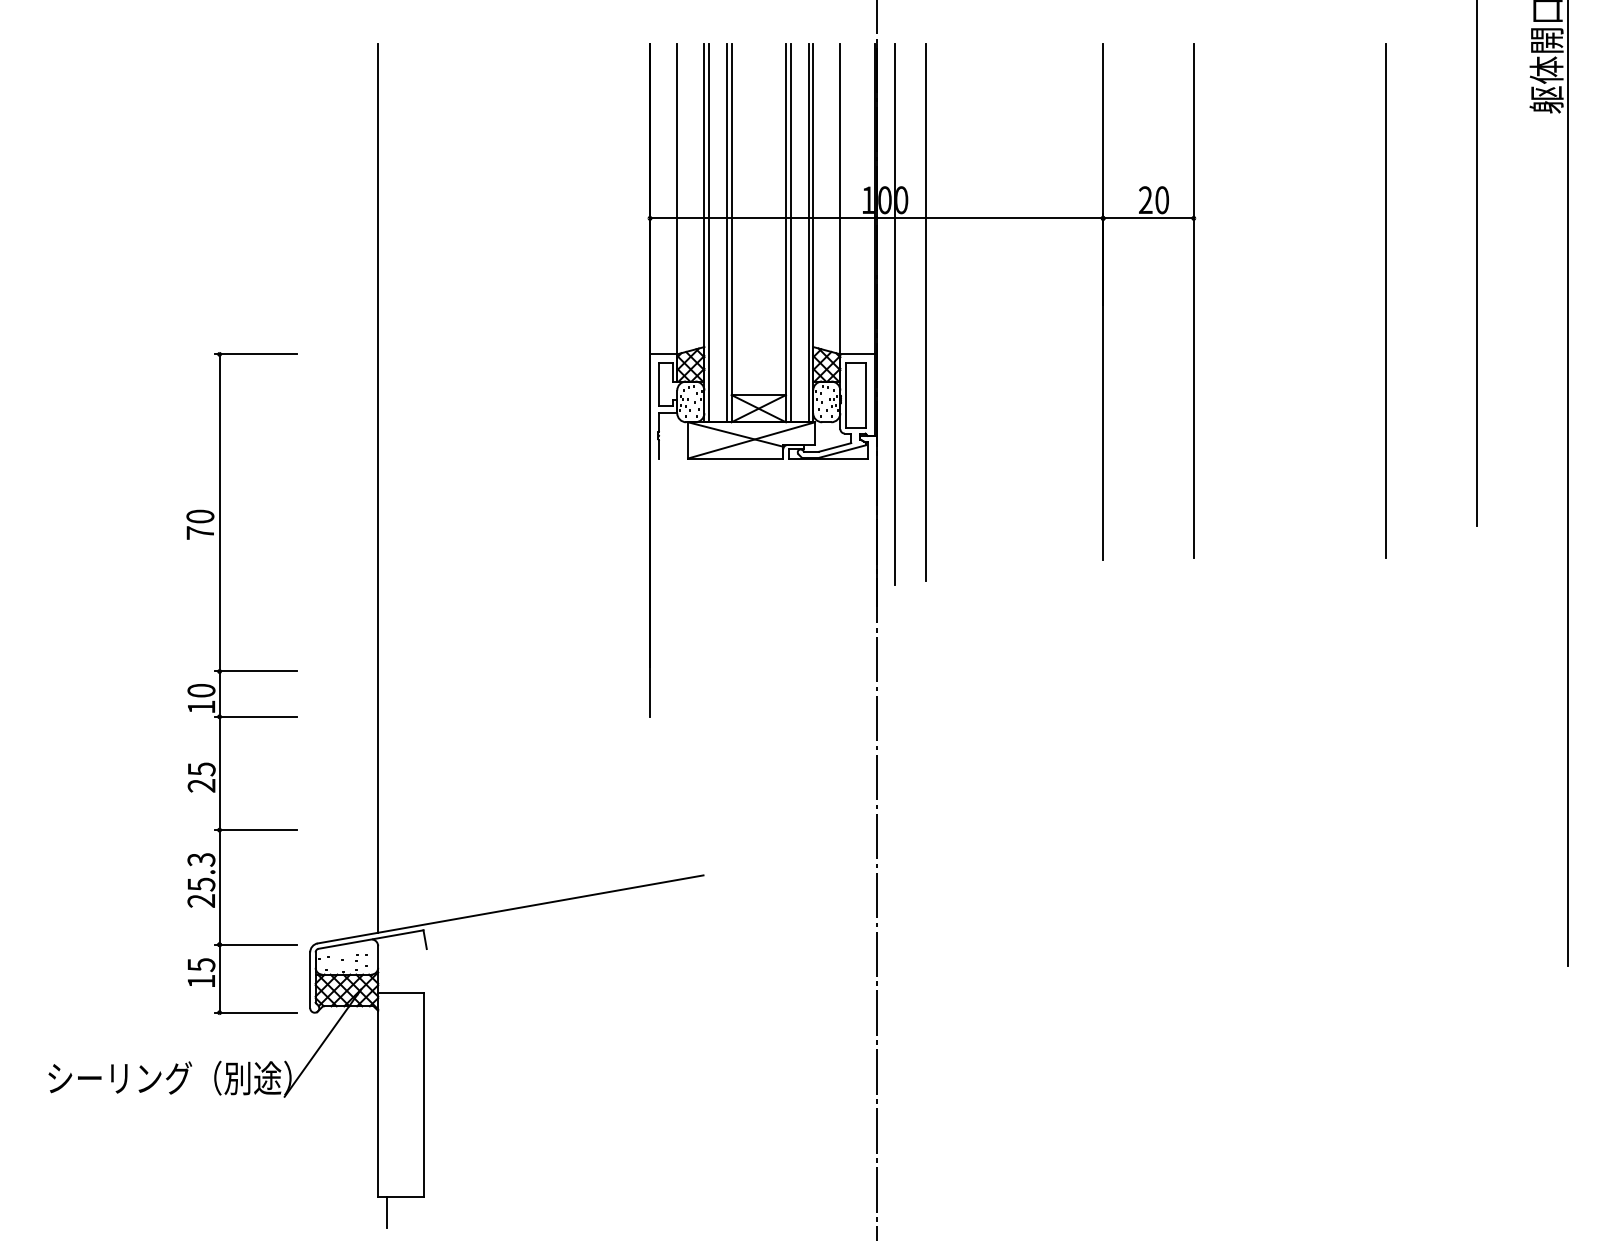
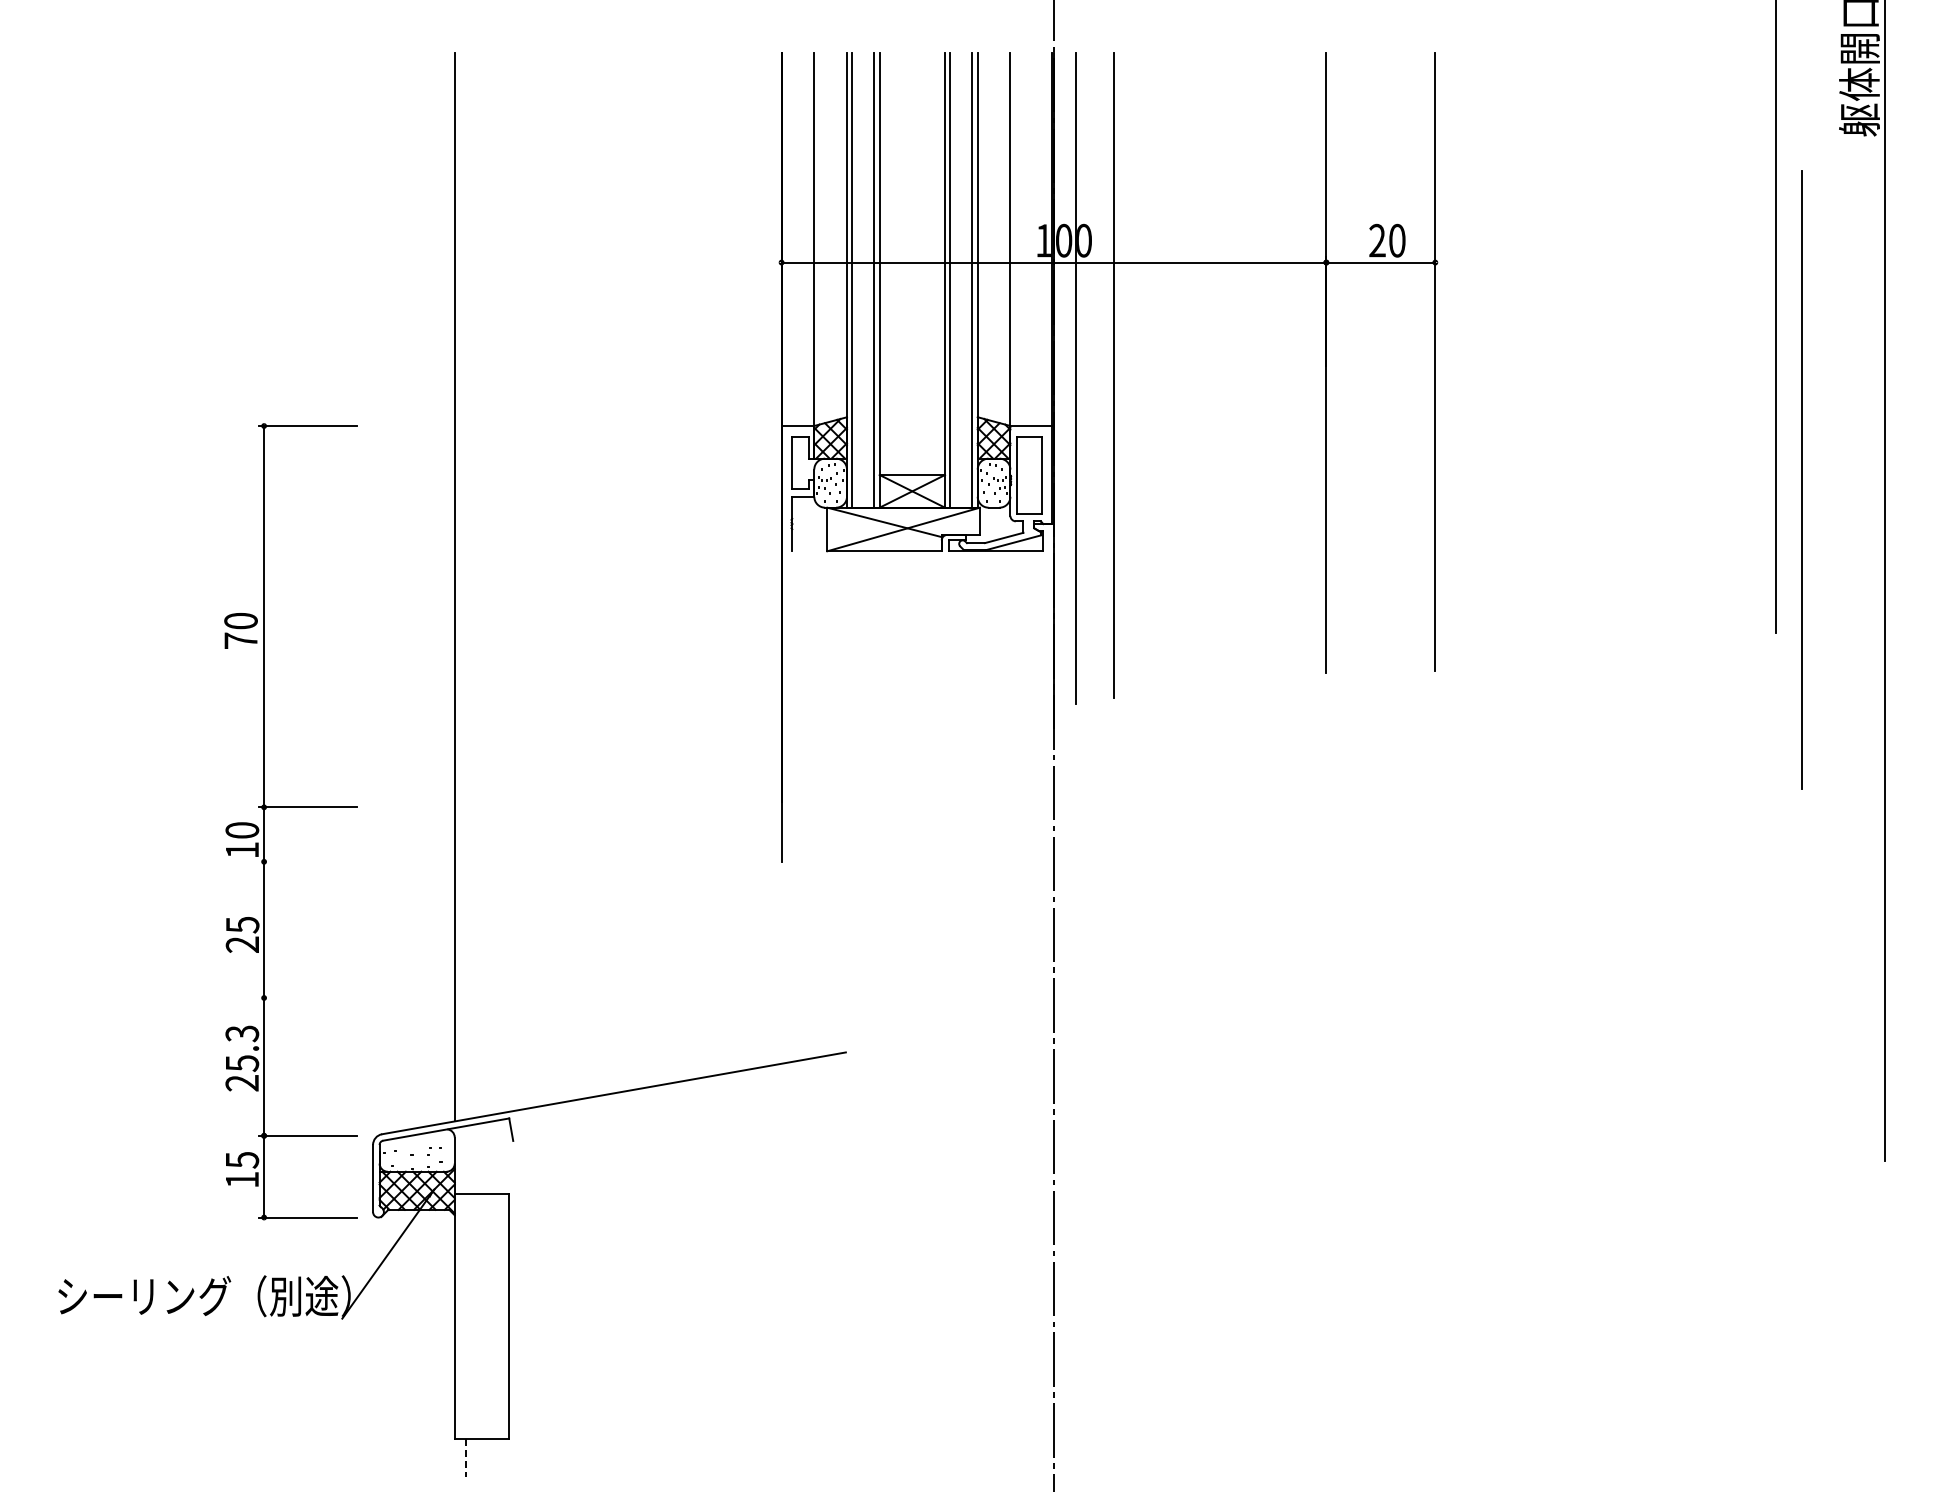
line: (1386, 300) -> (1801, 479), moved
line: (255, 716) -> (307, 861), removed
line: (255, 829) -> (307, 997), removed
line: (387, 1213) -> (465, 1458), solid -> dashed

